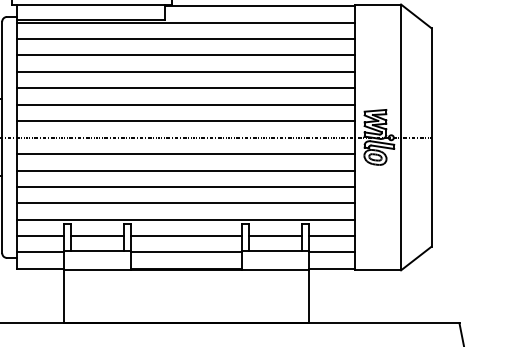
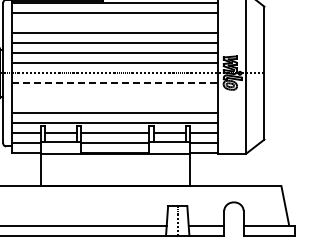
line: (186, 55) -> (115, 23), removed
line: (186, 154) -> (115, 83), solid -> dashed
line: (186, 170) -> (115, 93), removed
line: (186, 187) -> (115, 103), removed

